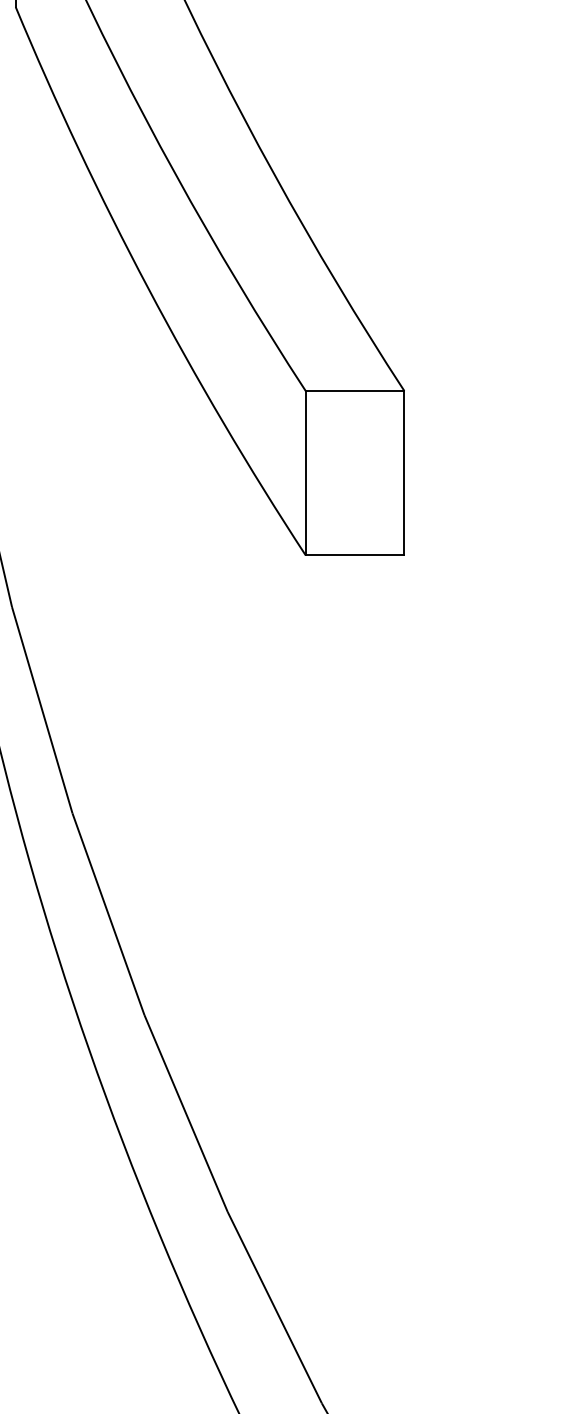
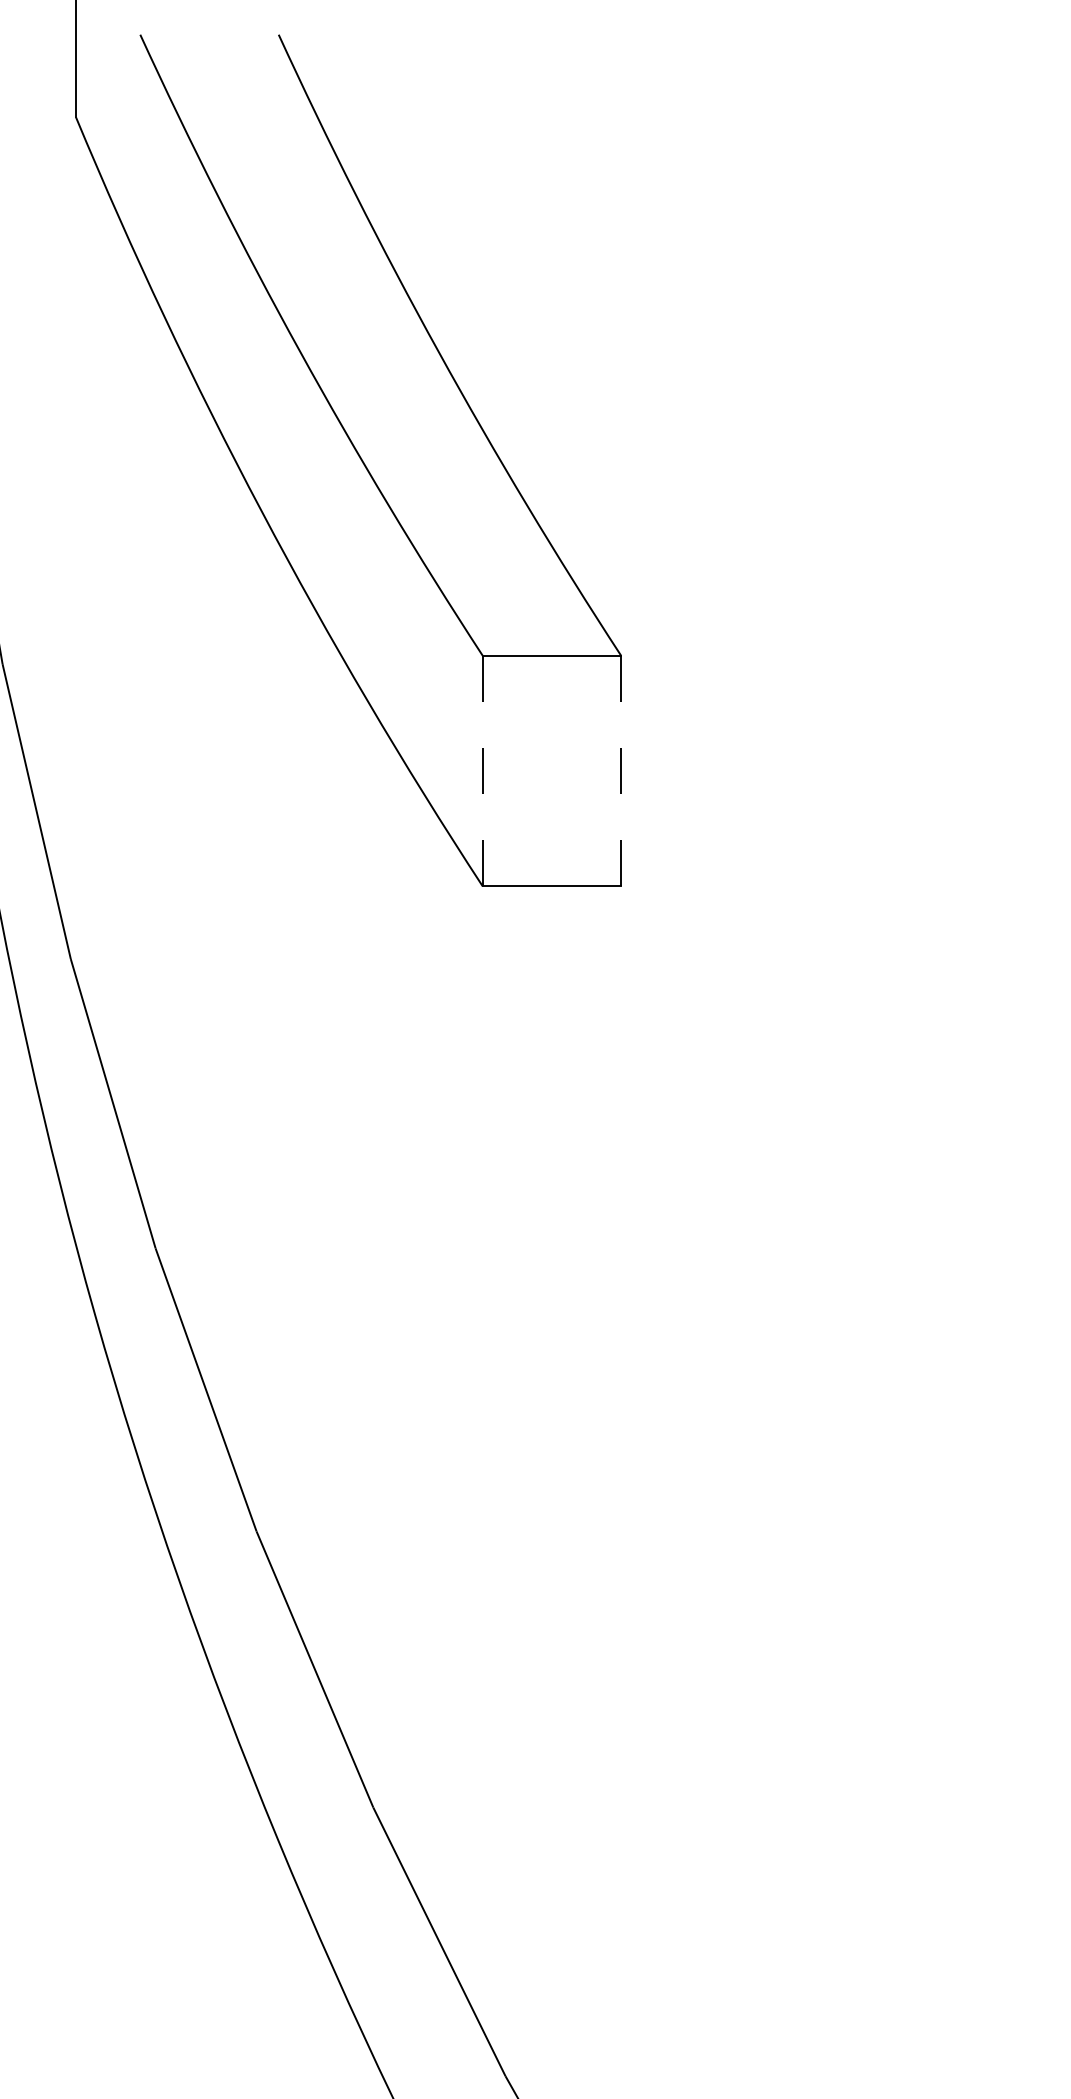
line: (305, 472) -> (482, 770), solid -> dashed
line: (404, 473) -> (621, 771), solid -> dashed

